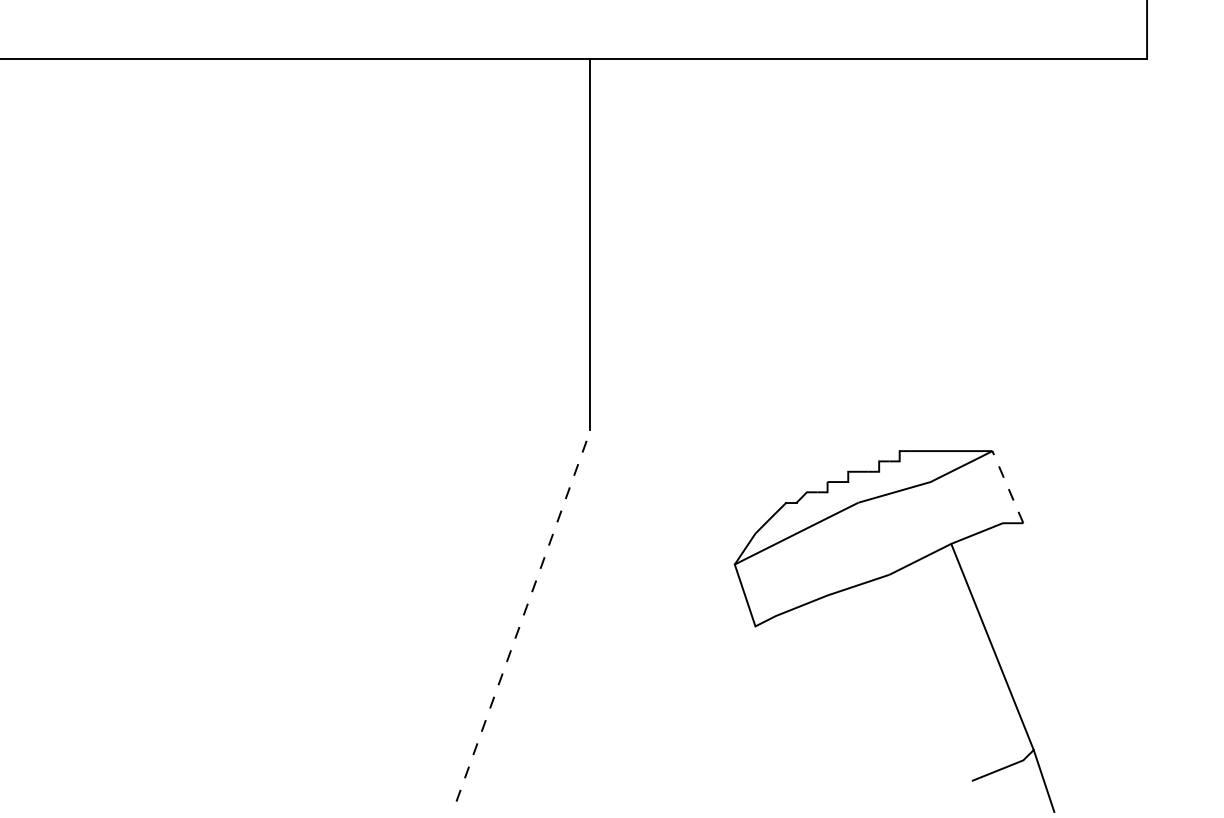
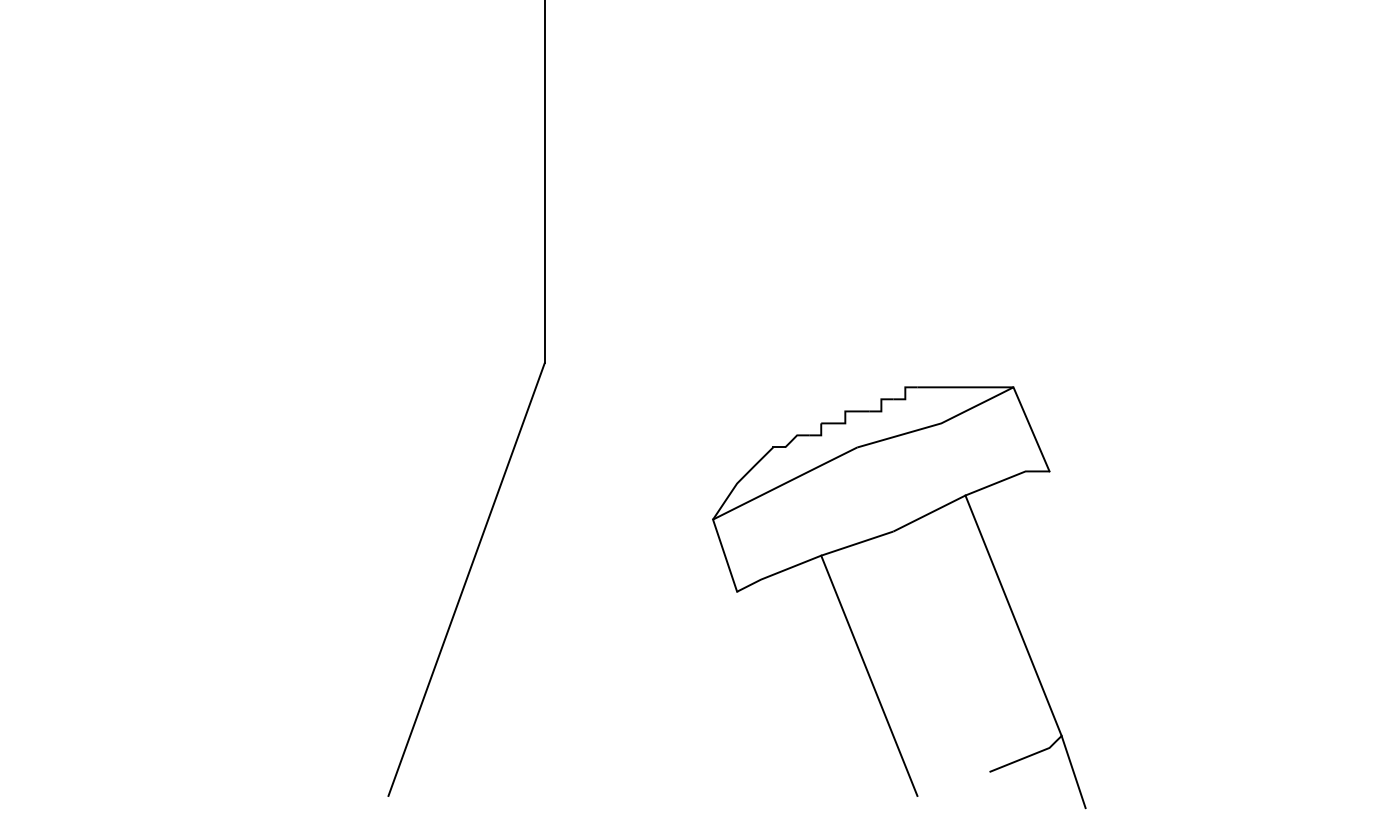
line: (1007, 486) -> (1031, 428), dashed -> solid
line: (523, 615) -> (466, 579), dashed -> solid
line: (868, 698) -> (868, 675), added

